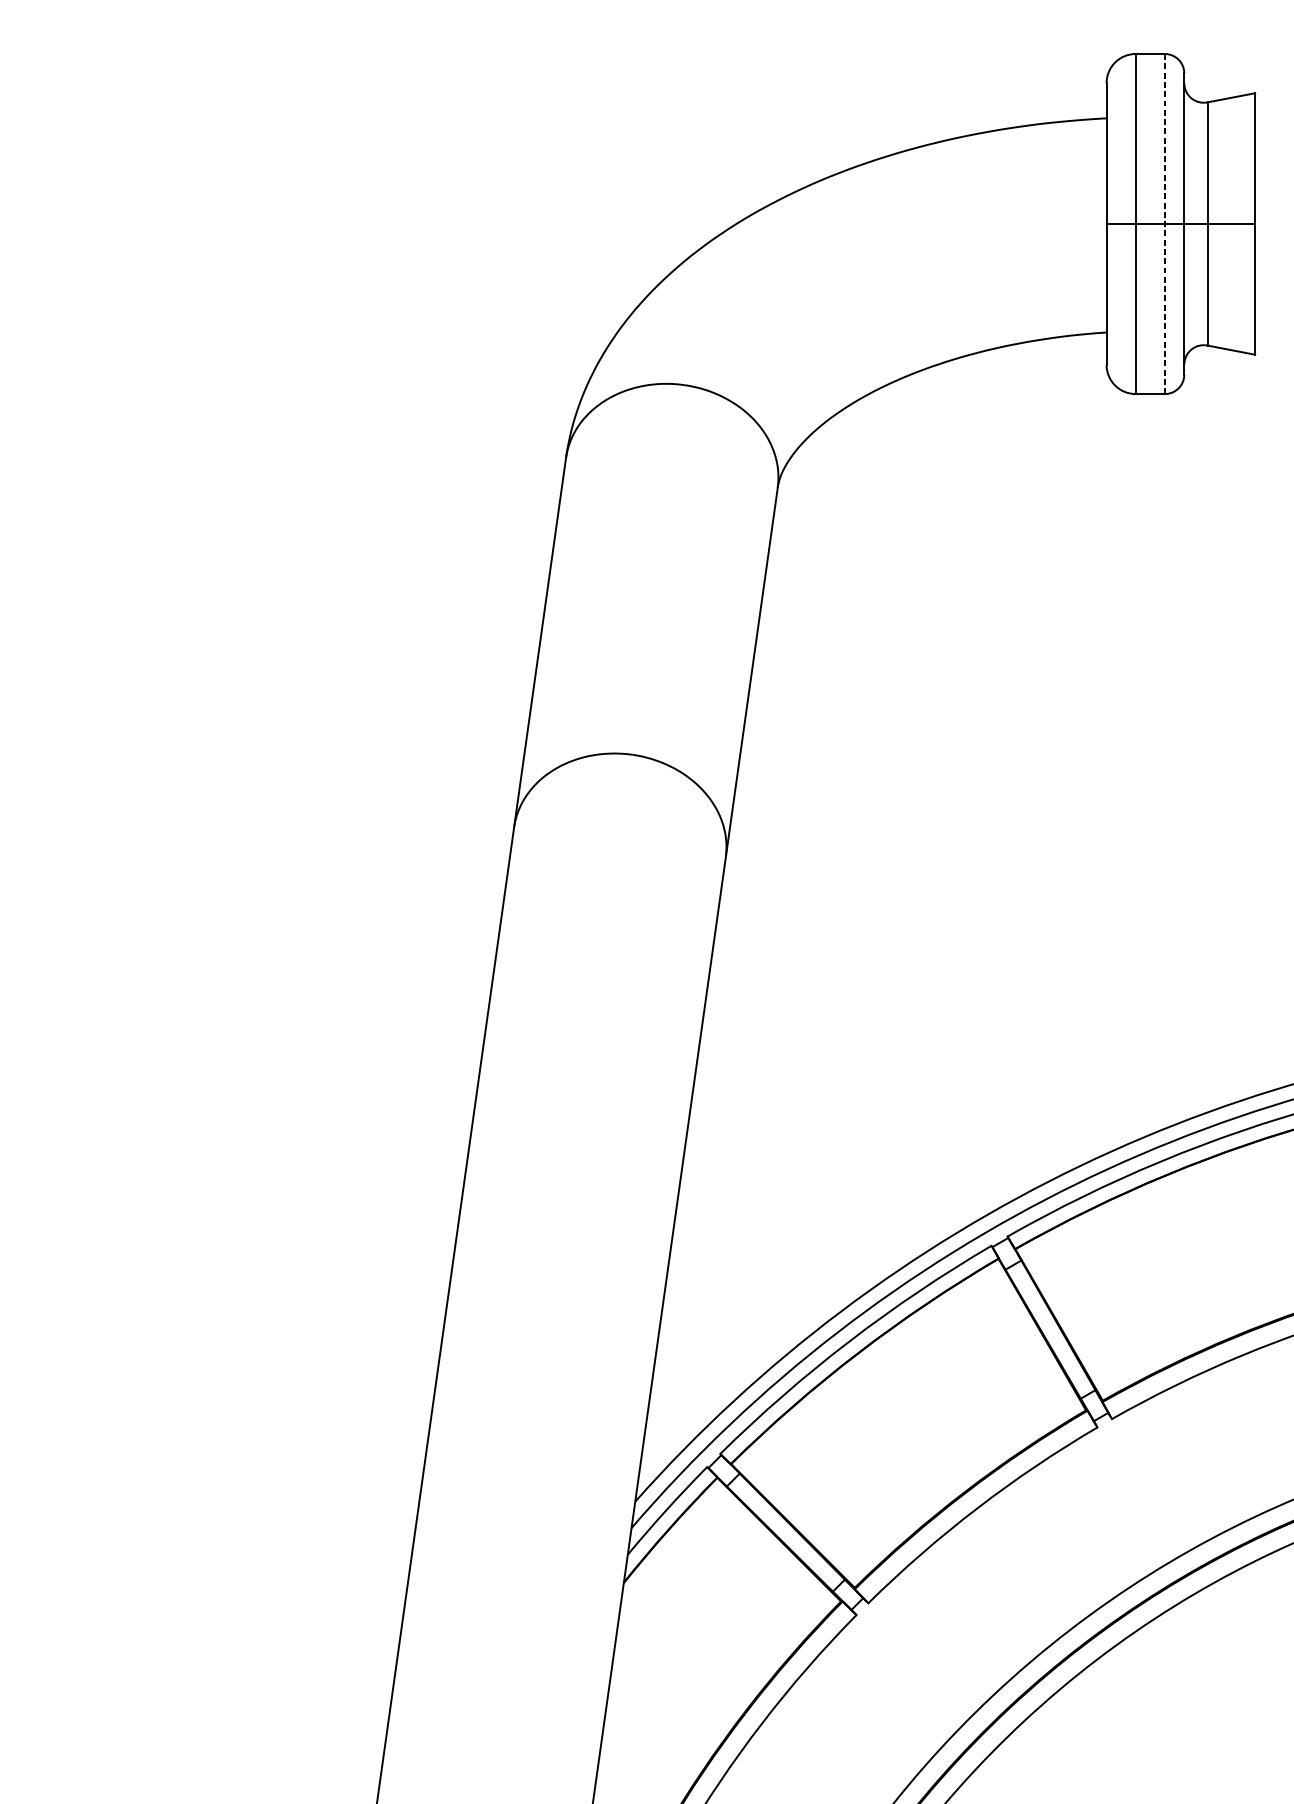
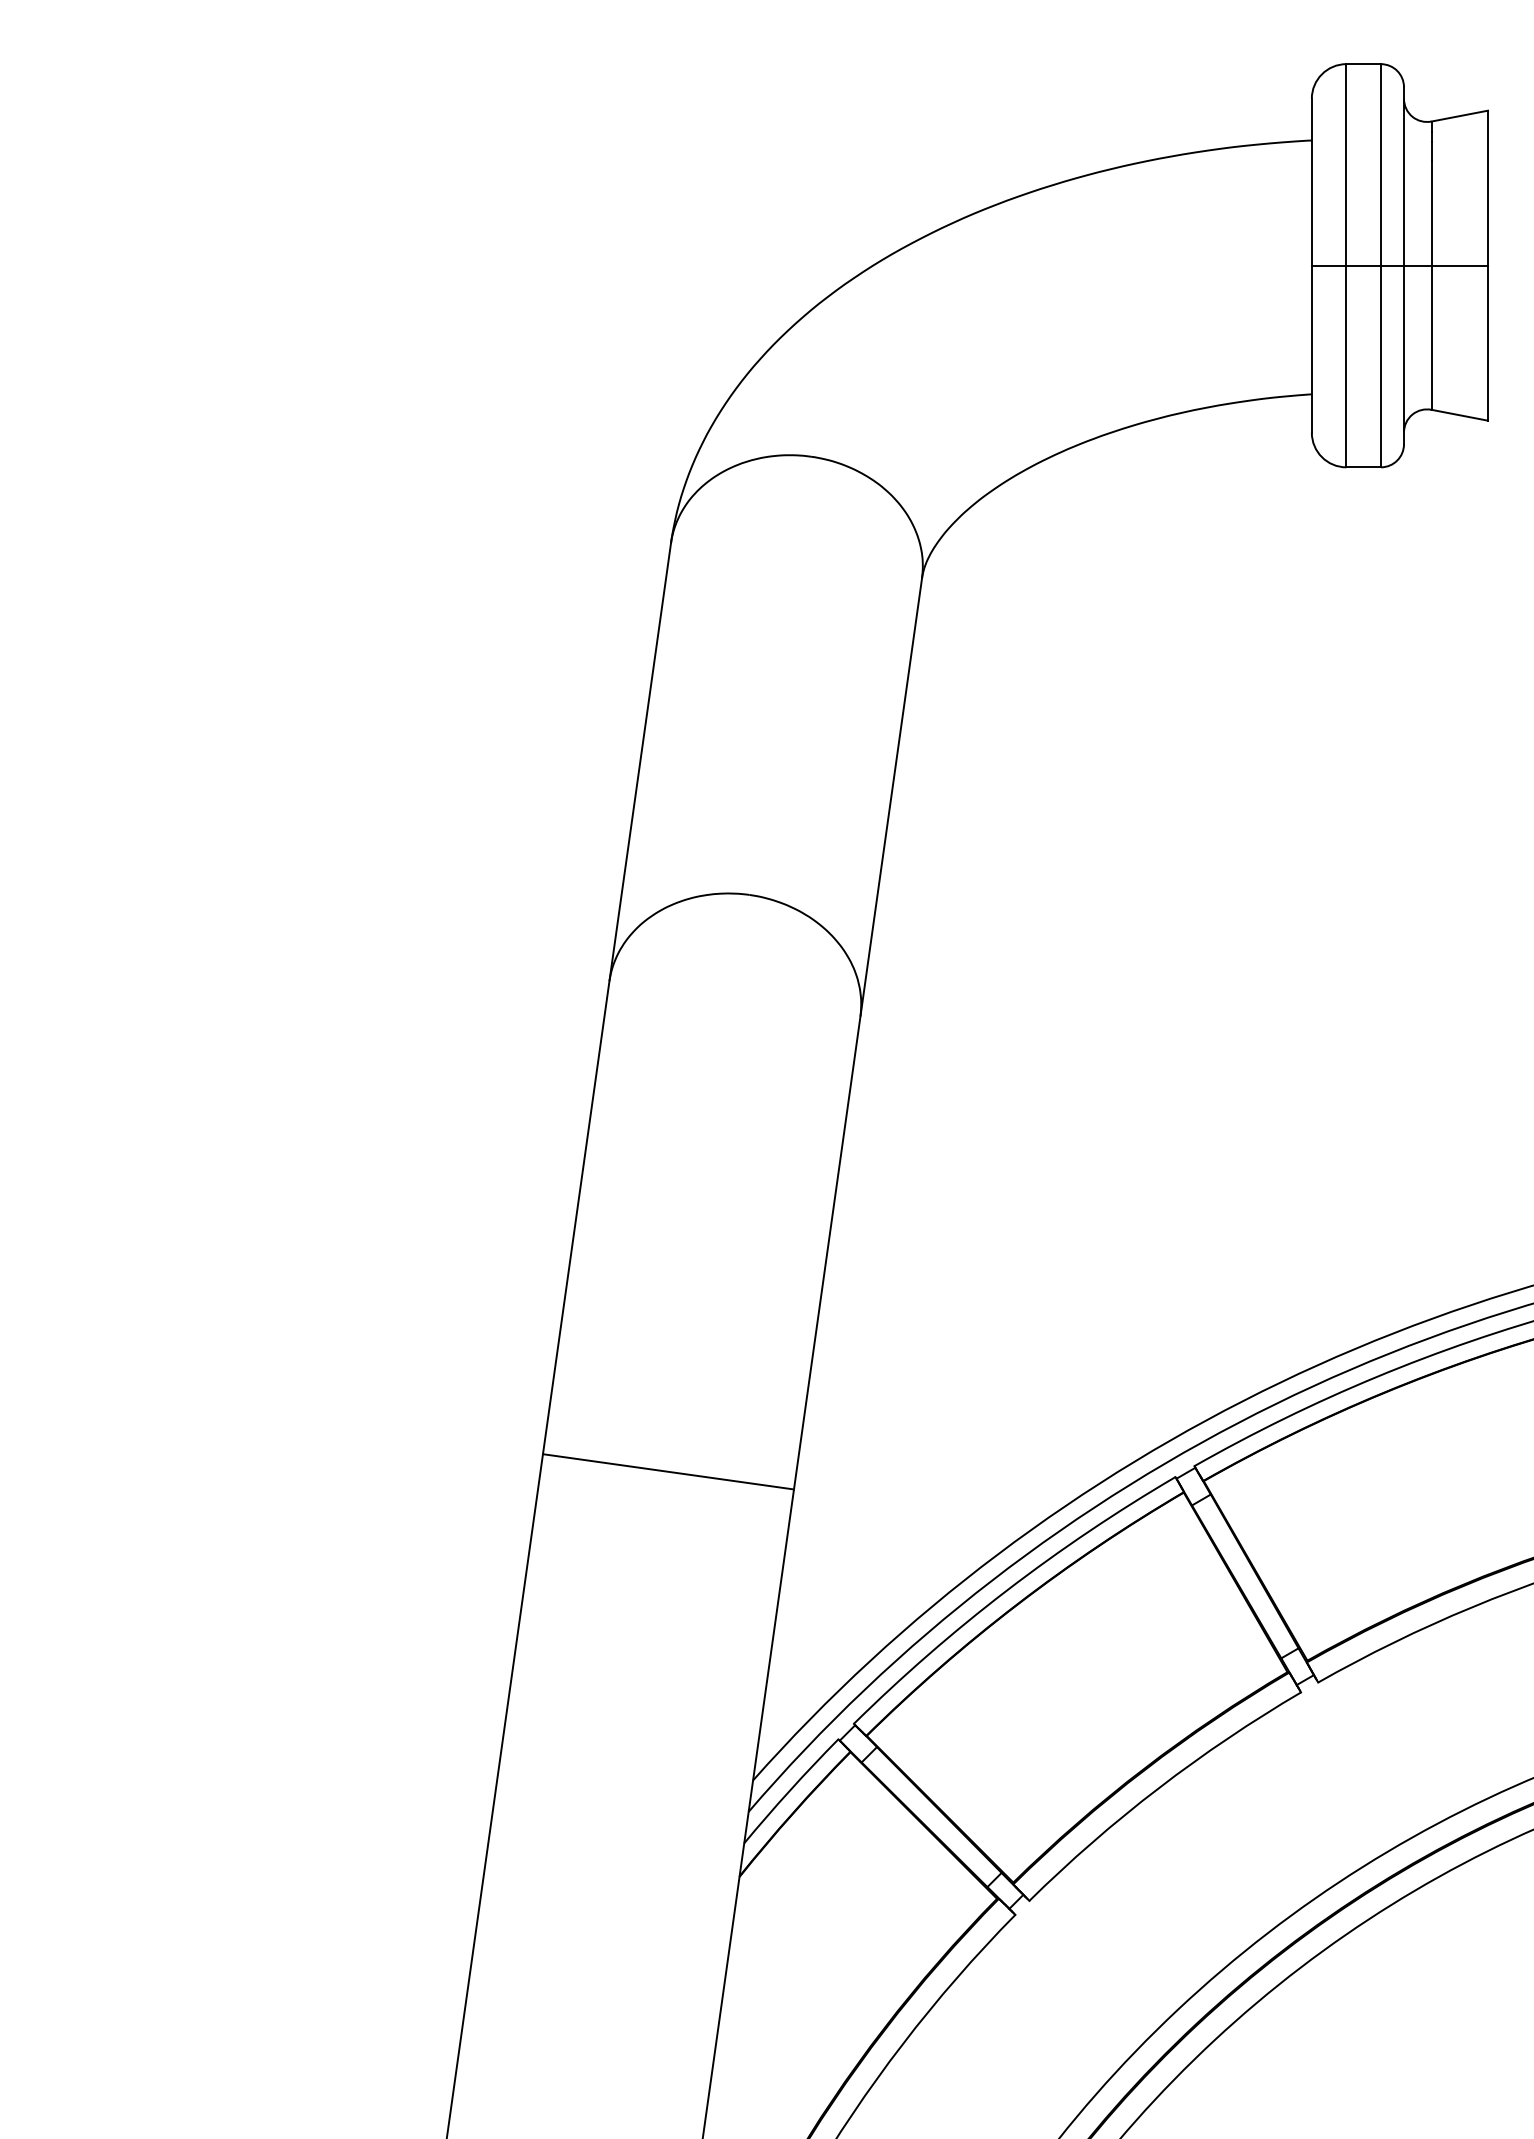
line: (1164, 223) -> (1380, 265), dashed -> solid
line: (563, 1241) -> (668, 1471), added

